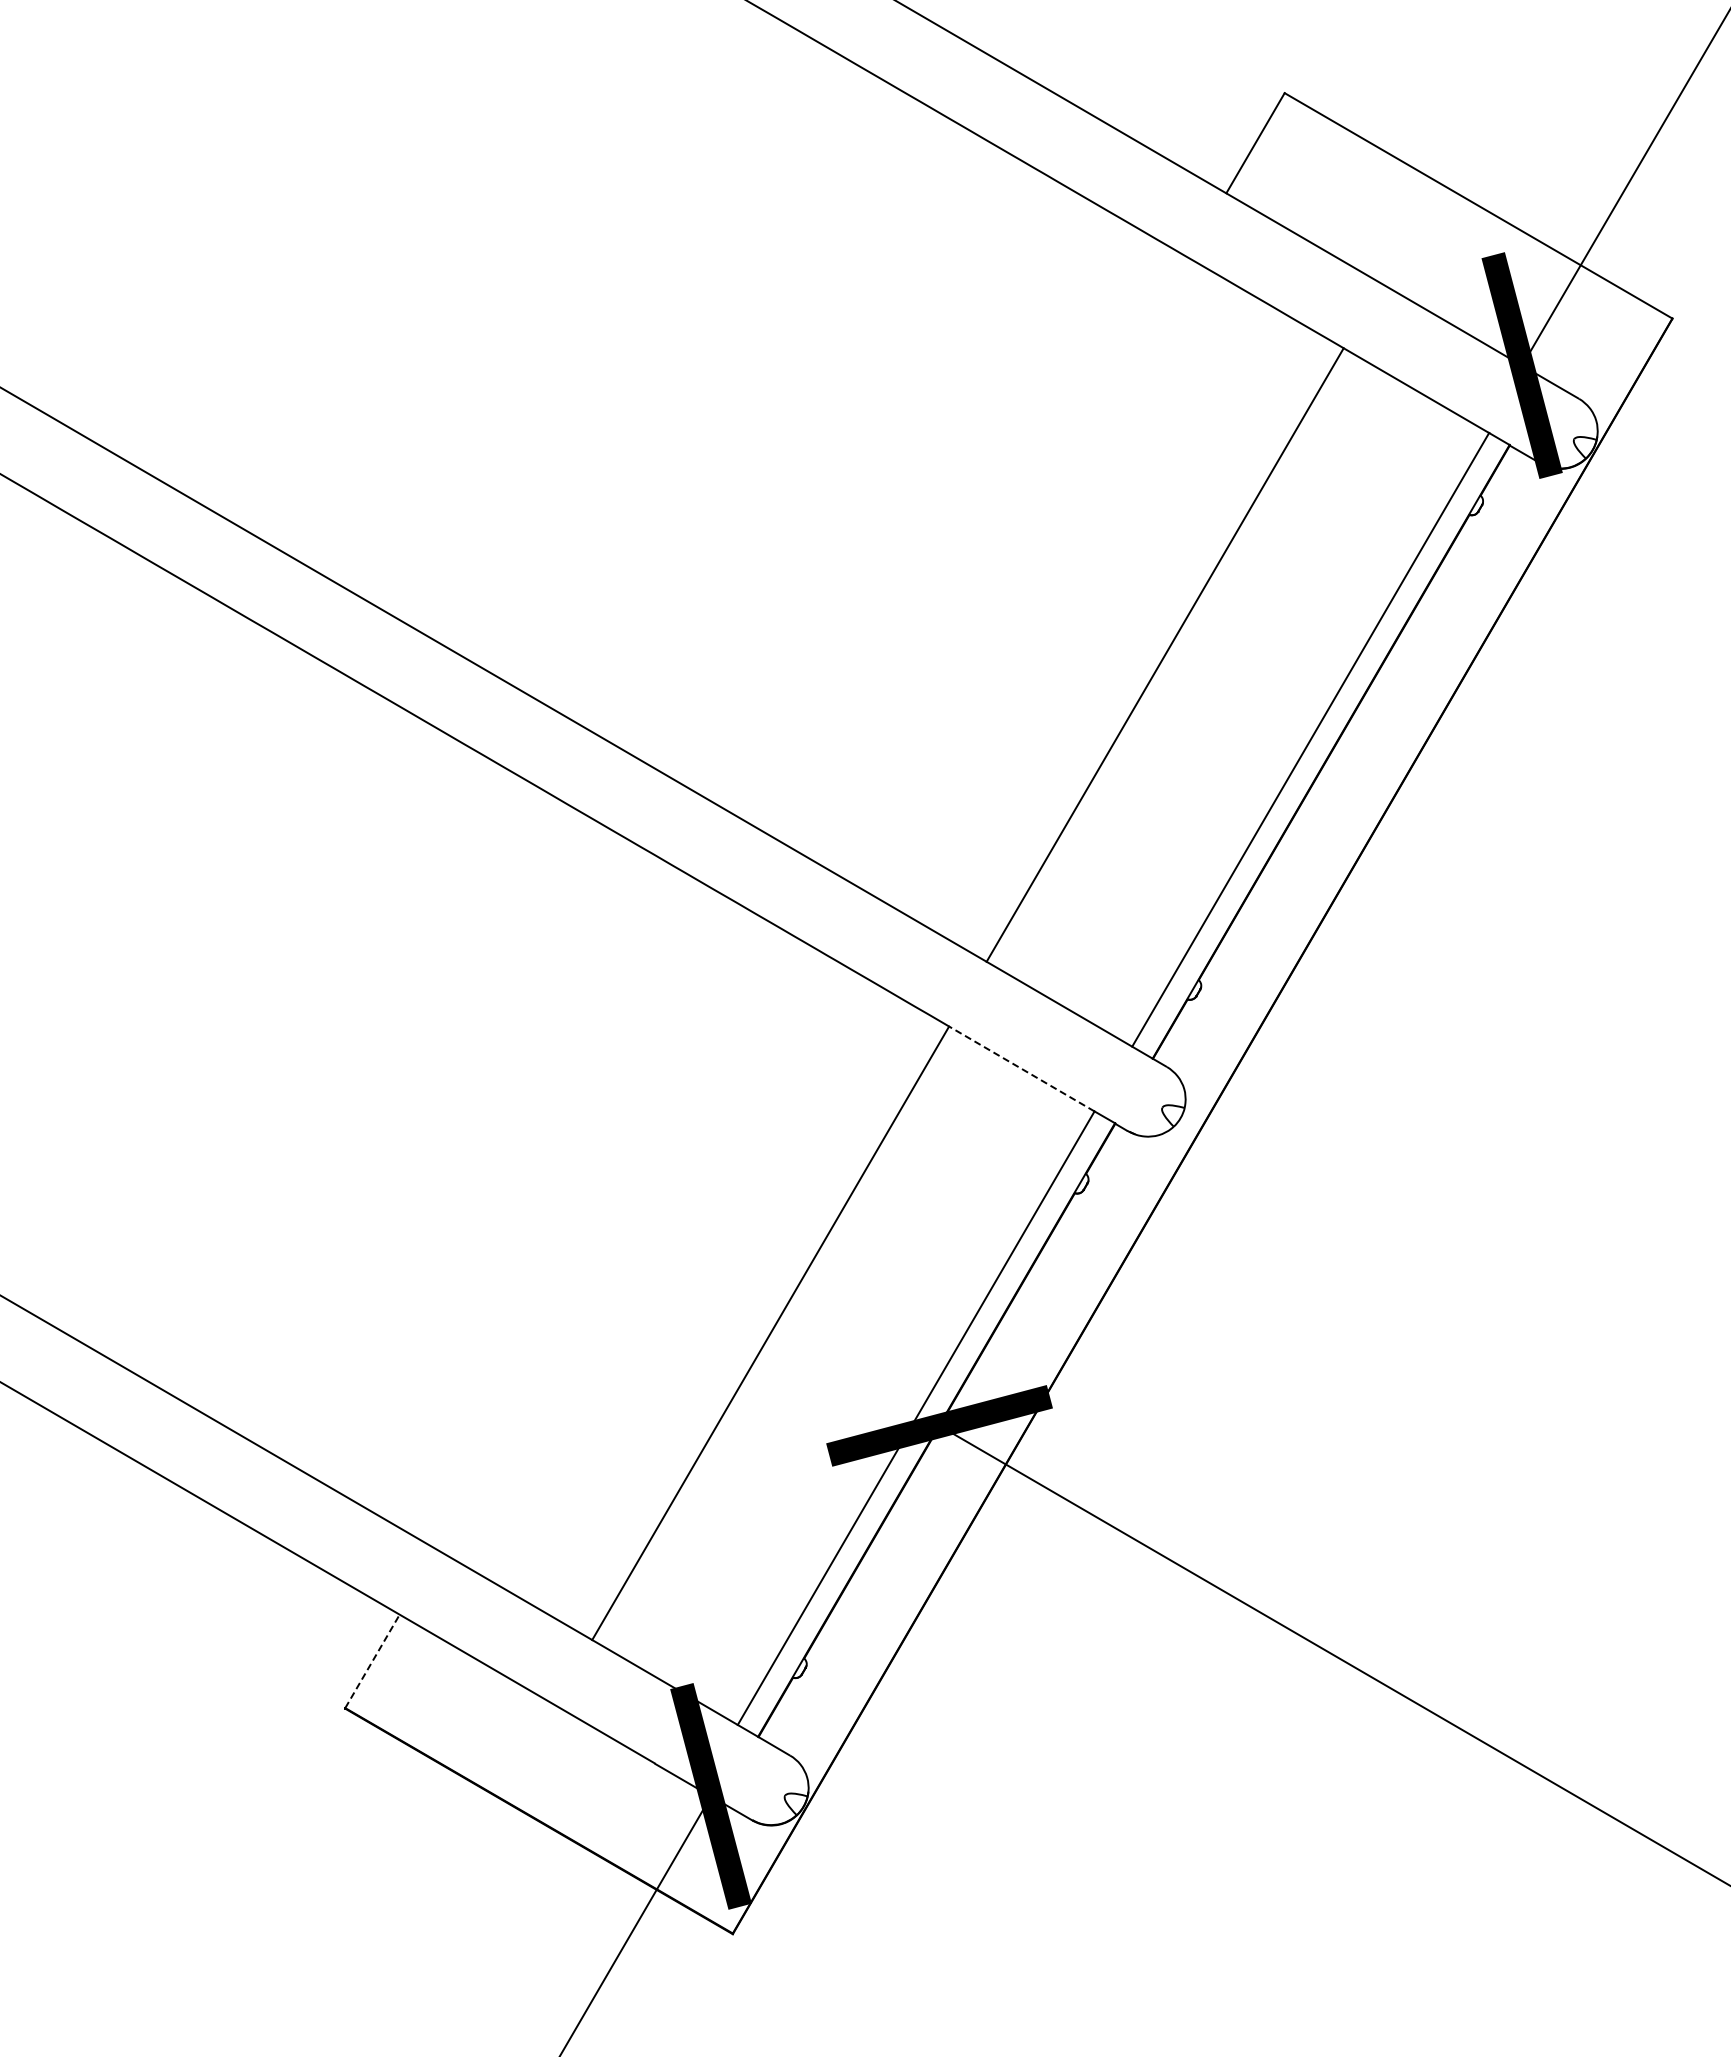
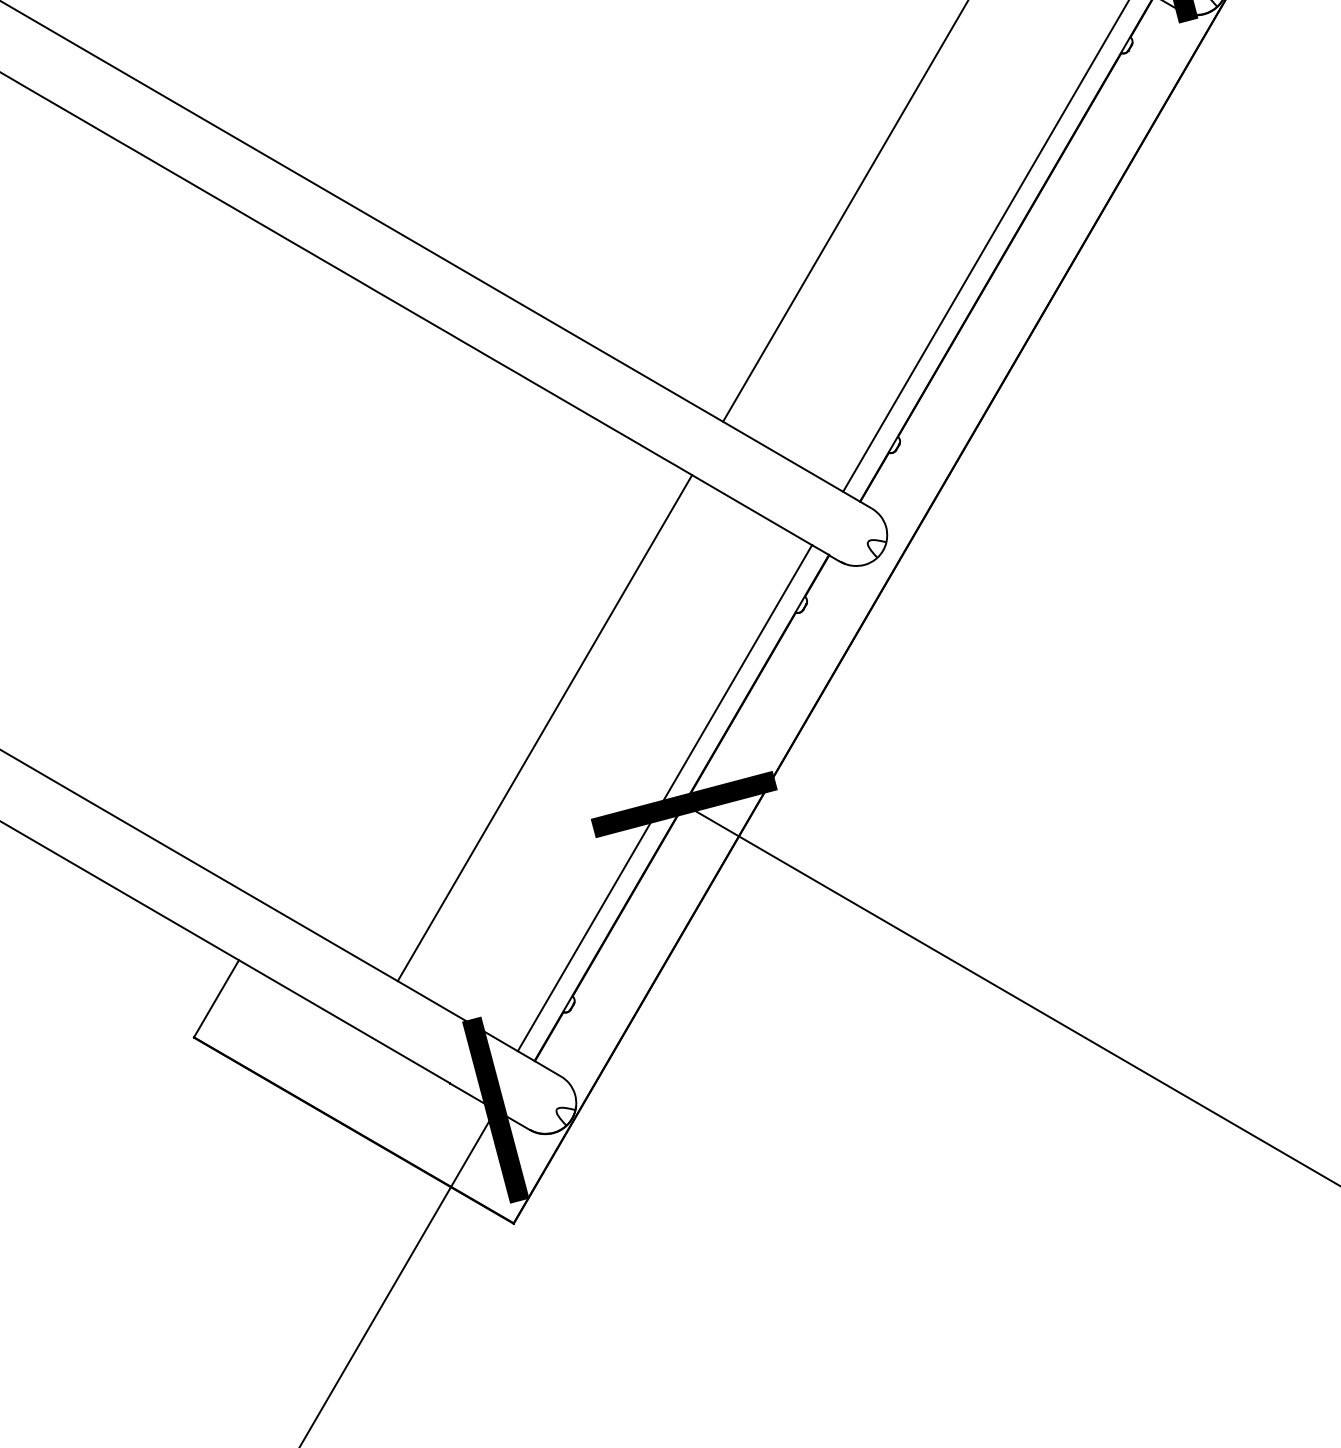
line: (1021, 1068) -> (751, 509), dashed -> solid
line: (372, 1660) -> (216, 998), dashed -> solid

